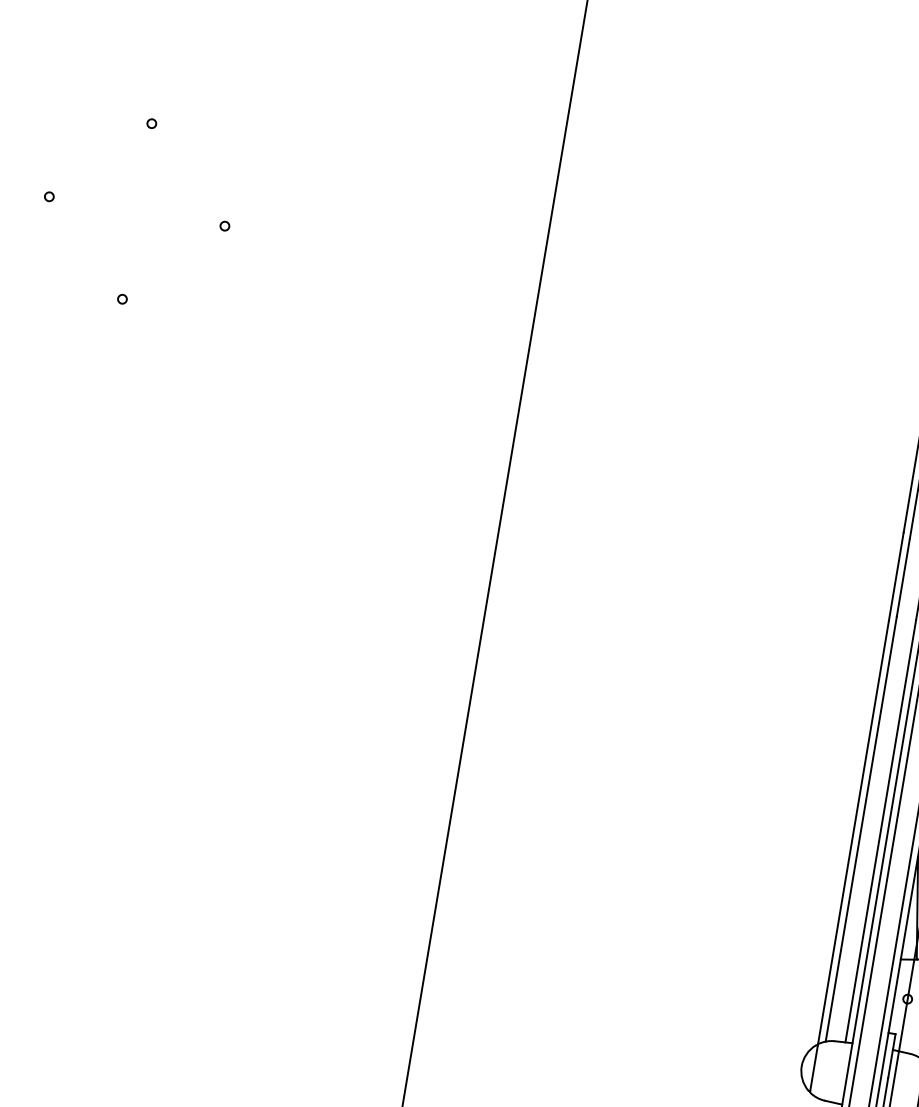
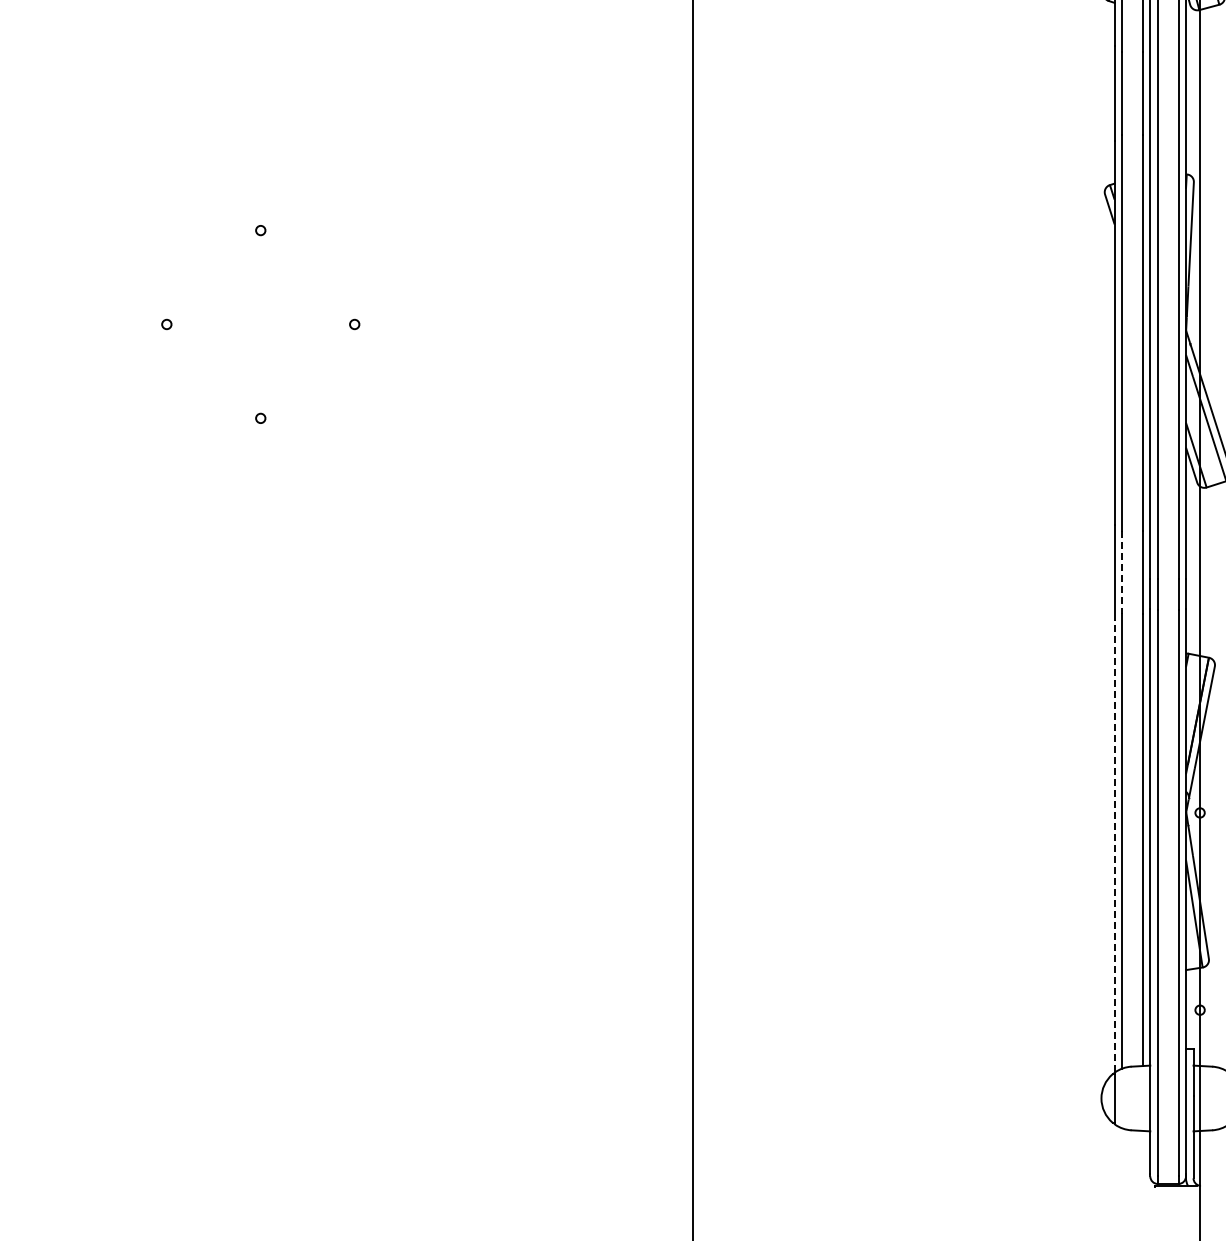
line: (903, 578) -> (1122, 572), solid -> dashed
line: (853, 831) -> (1114, 845), solid -> dashed

